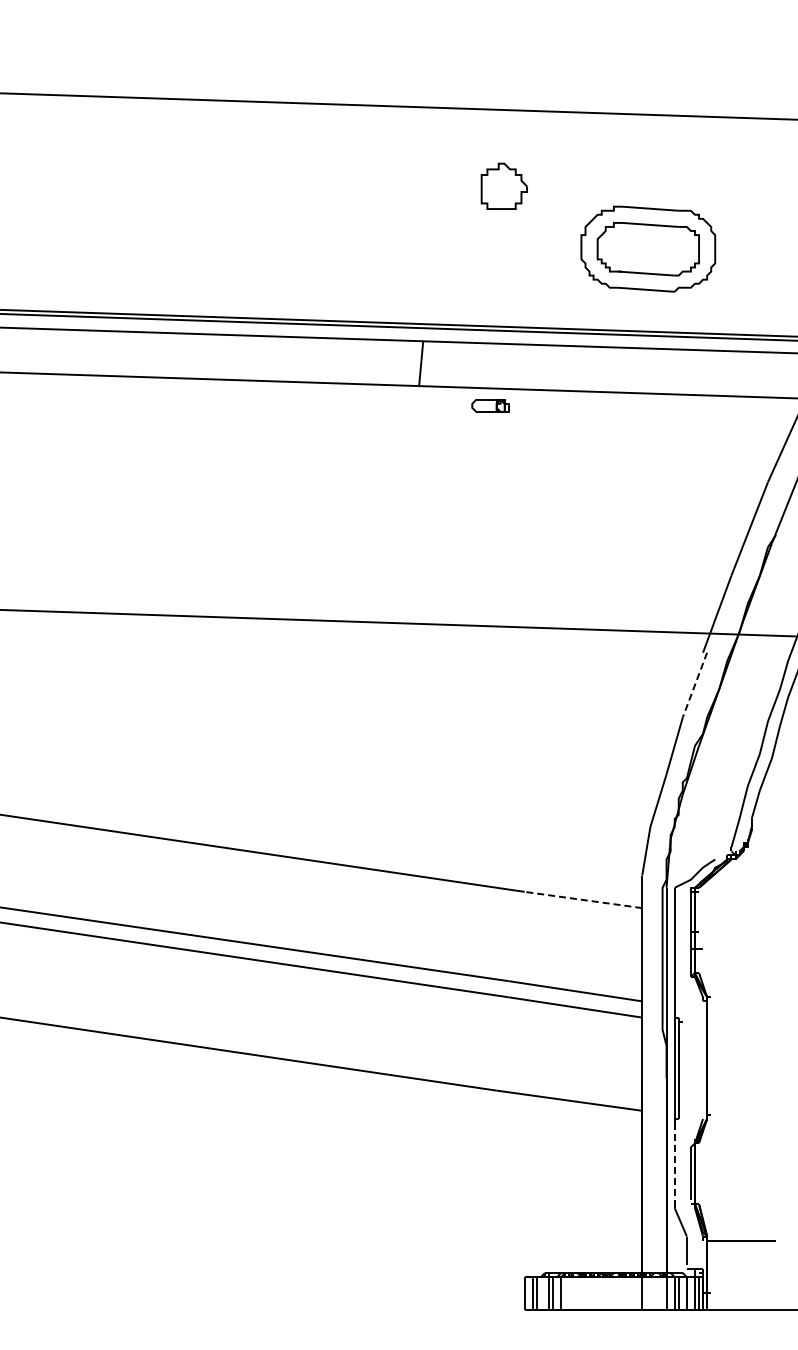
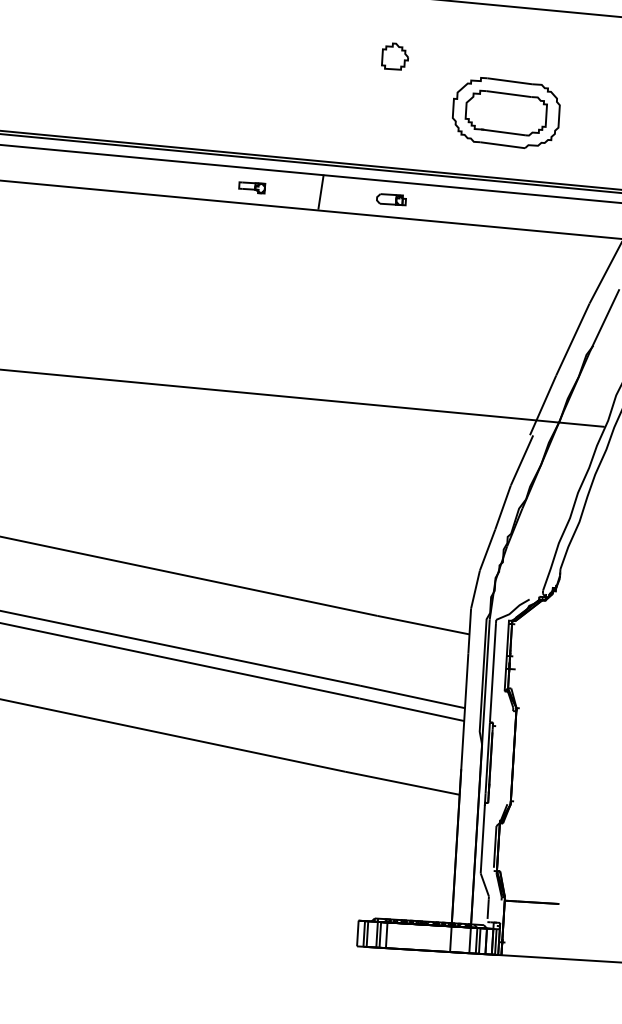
part: (504, 186) -> (395, 56), size x0.71
part: (334, 362) -> (252, 187), added
part: (490, 405) -> (391, 199), moved
line: (694, 685) -> (521, 460), dashed -> solid
line: (582, 899) -> (422, 624), dashed -> solid
line: (674, 1161) -> (482, 836), dashed -> solid

